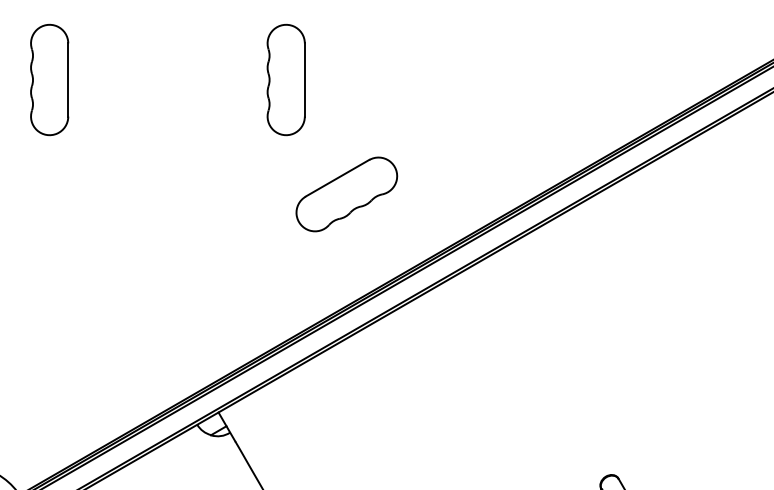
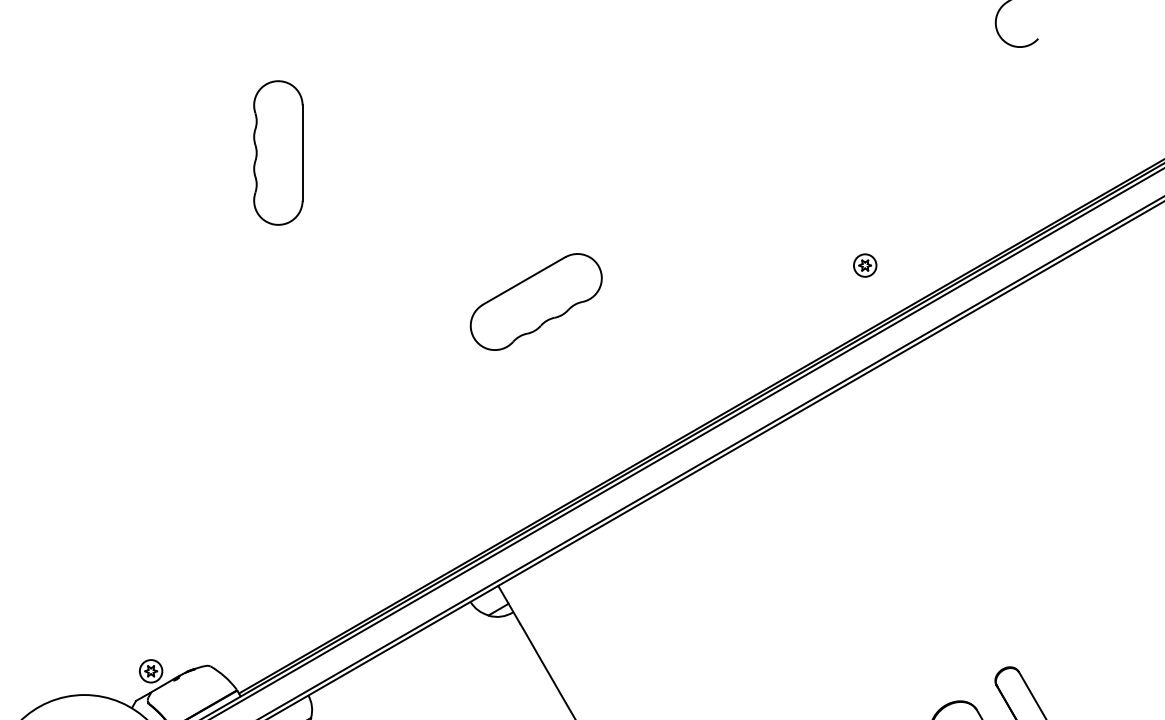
part: (286, 79) -> (586, 152), removed
part: (500, 166) -> (865, 265), added
part: (346, 194) -> (535, 301), moved

